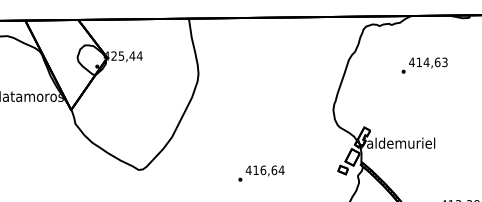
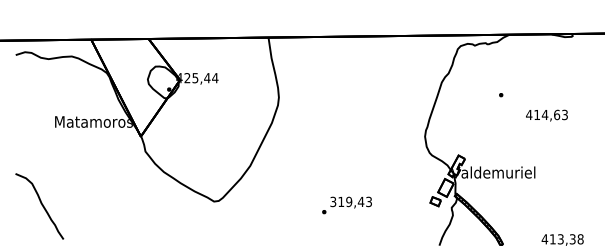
text: (427, 62) -> (546, 115), moved
text: (265, 169) -> (351, 201), 416,64 -> 319,43

